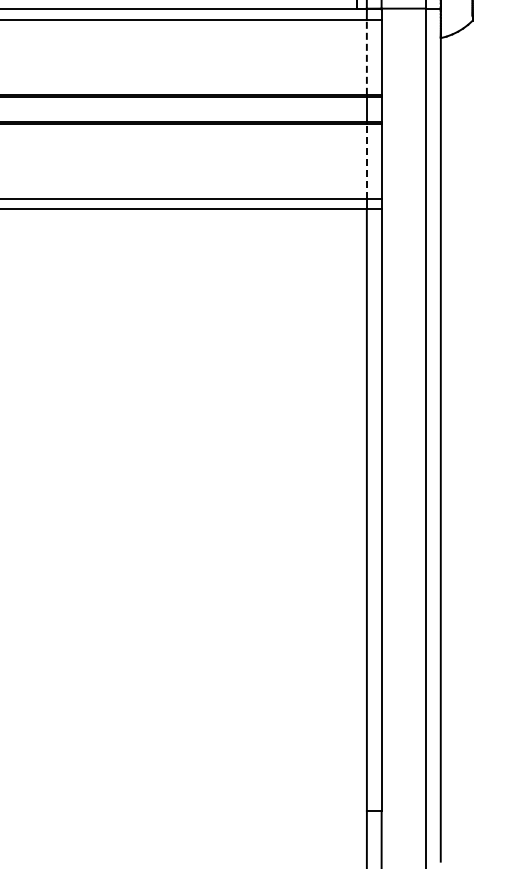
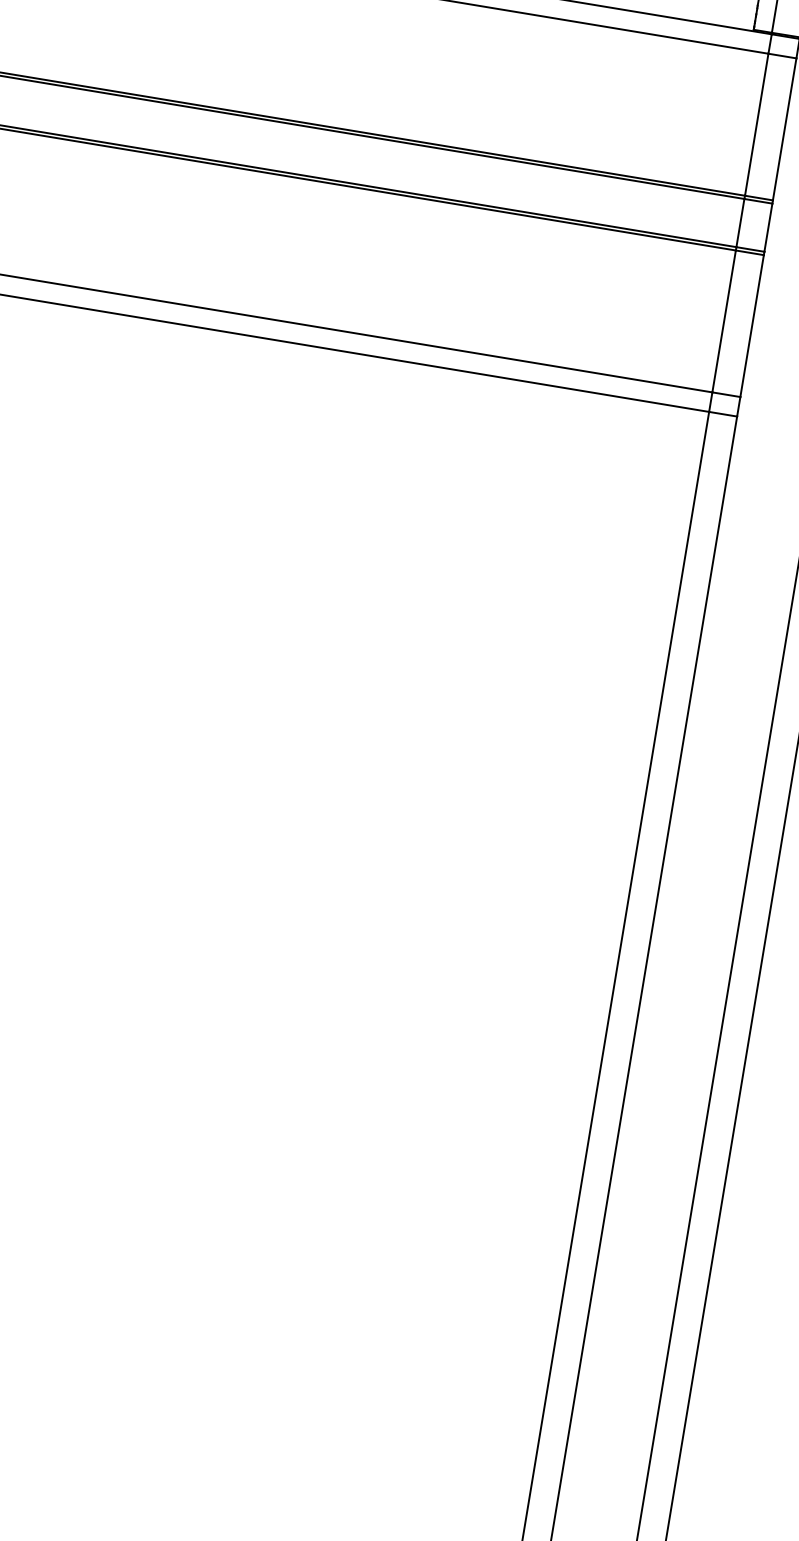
line: (366, 57) -> (755, 124), dashed -> solid
line: (366, 161) -> (723, 321), dashed -> solid

